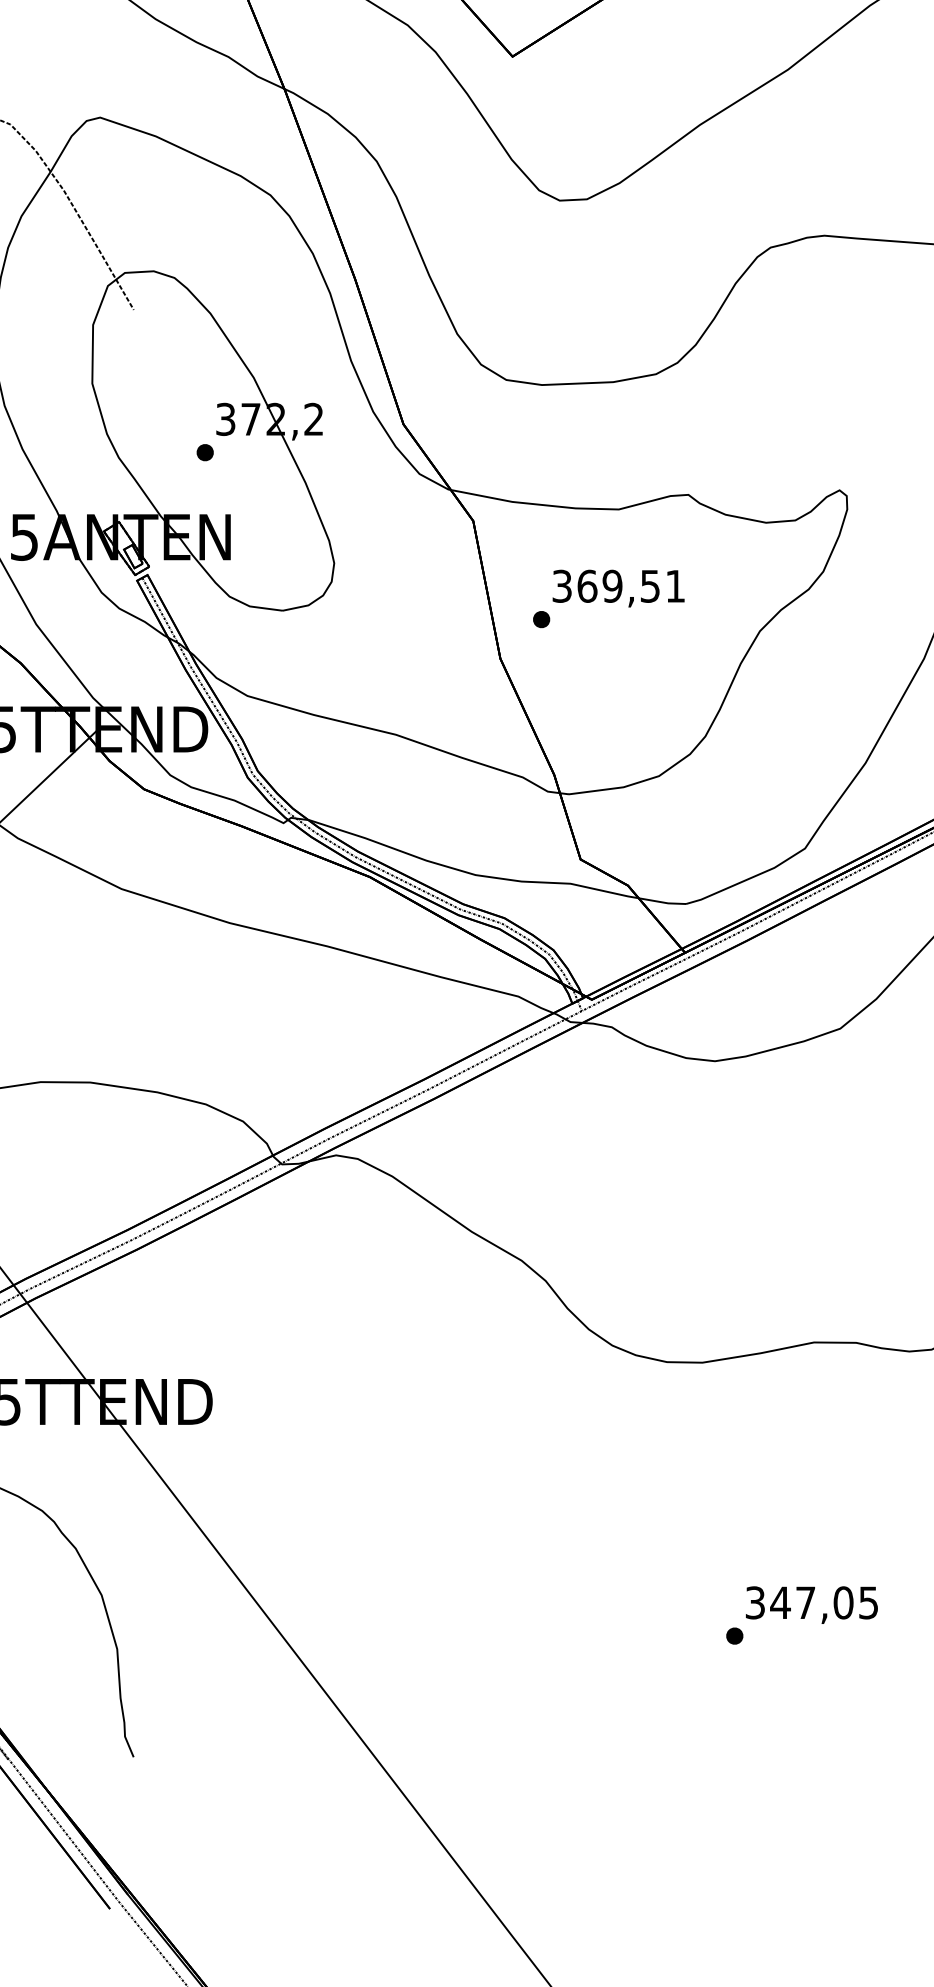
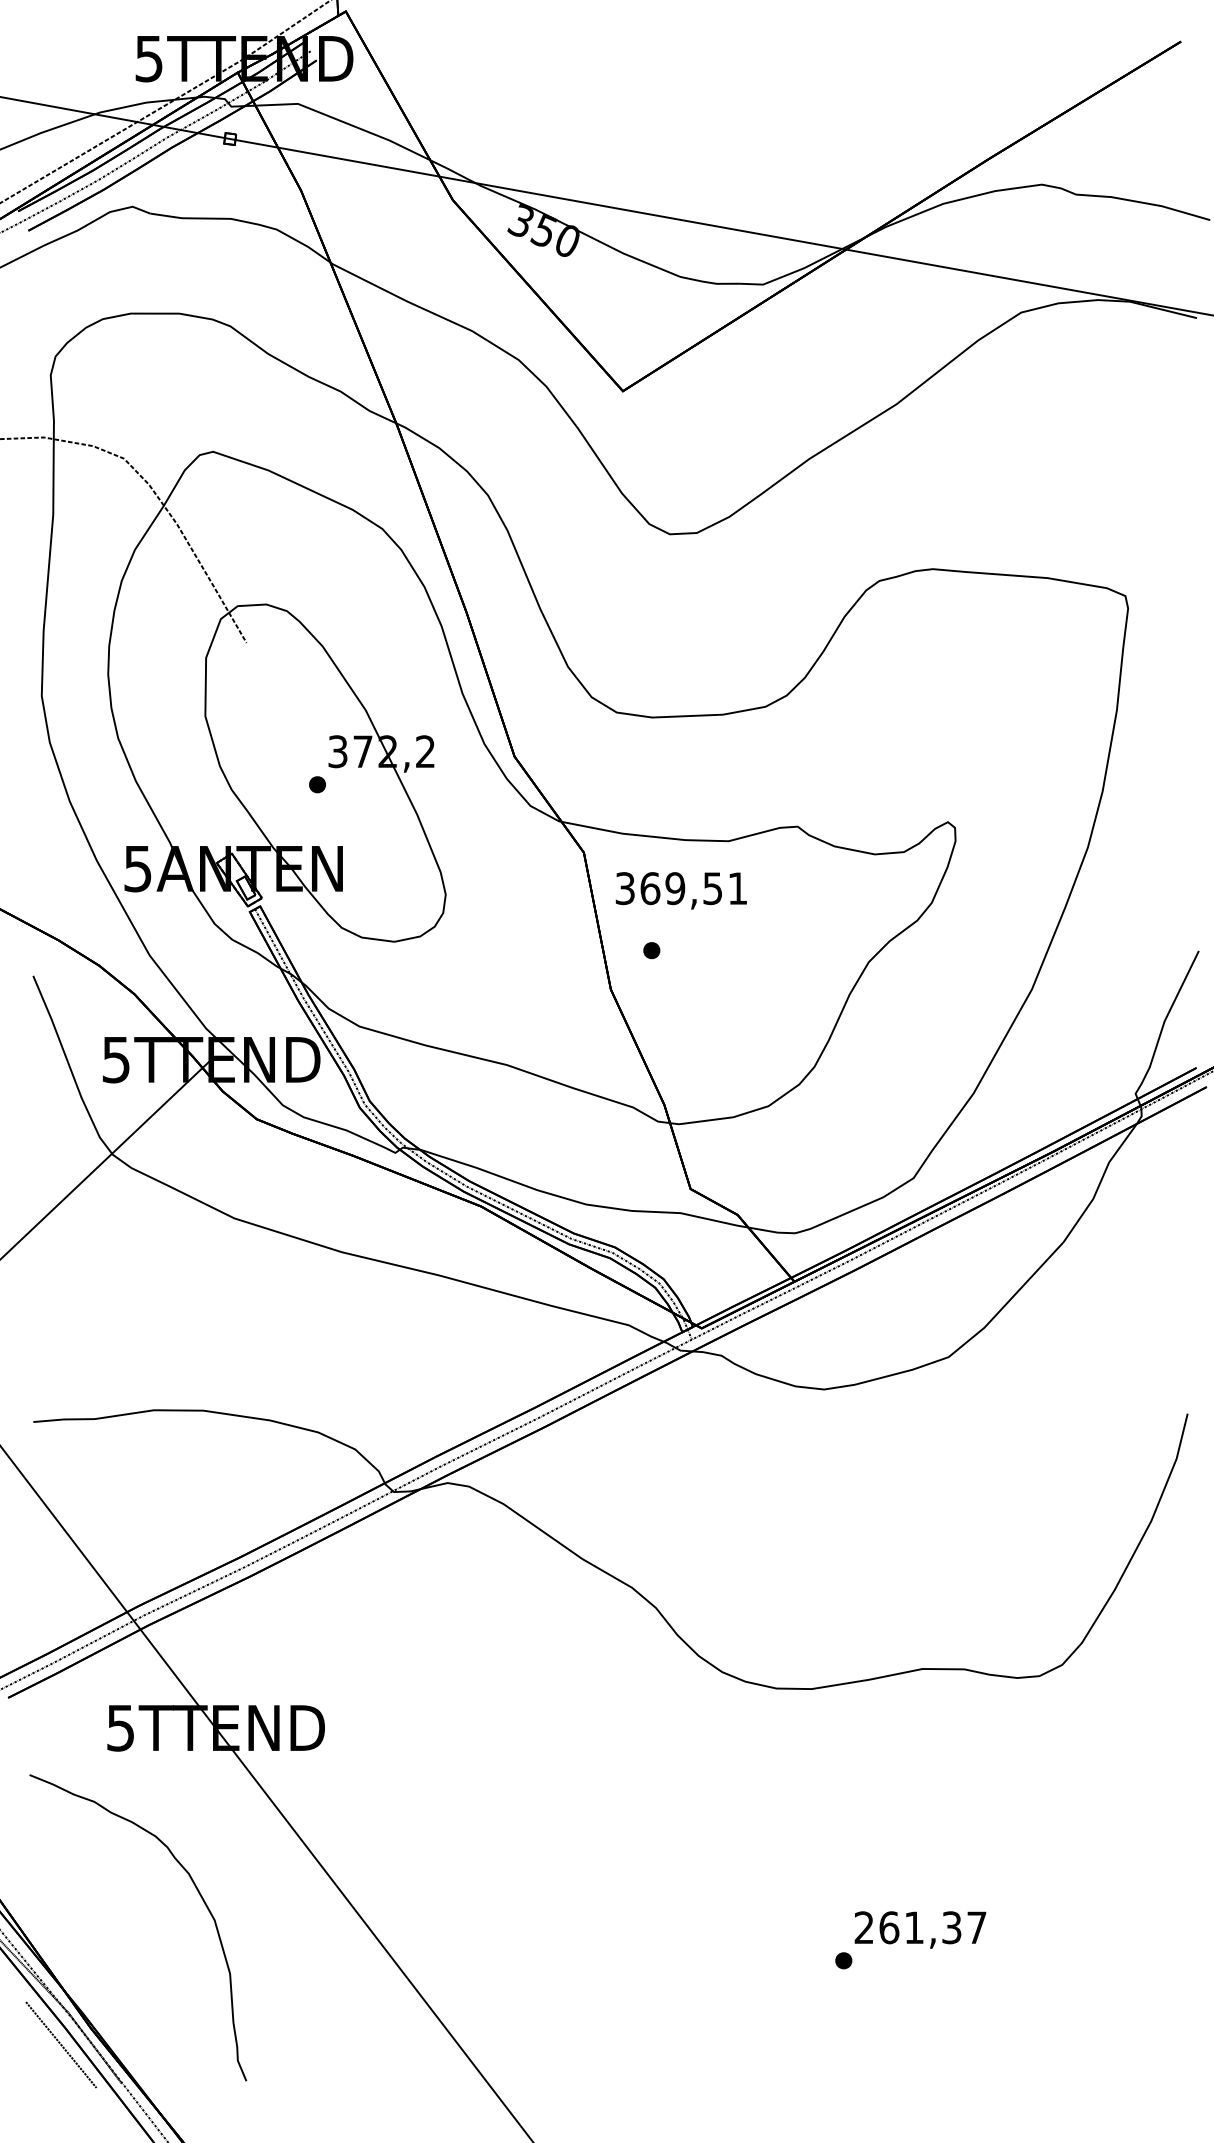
text: (617, 588) -> (680, 890), moved
text: (811, 1602) -> (920, 1927), 347,05 -> 261,37

